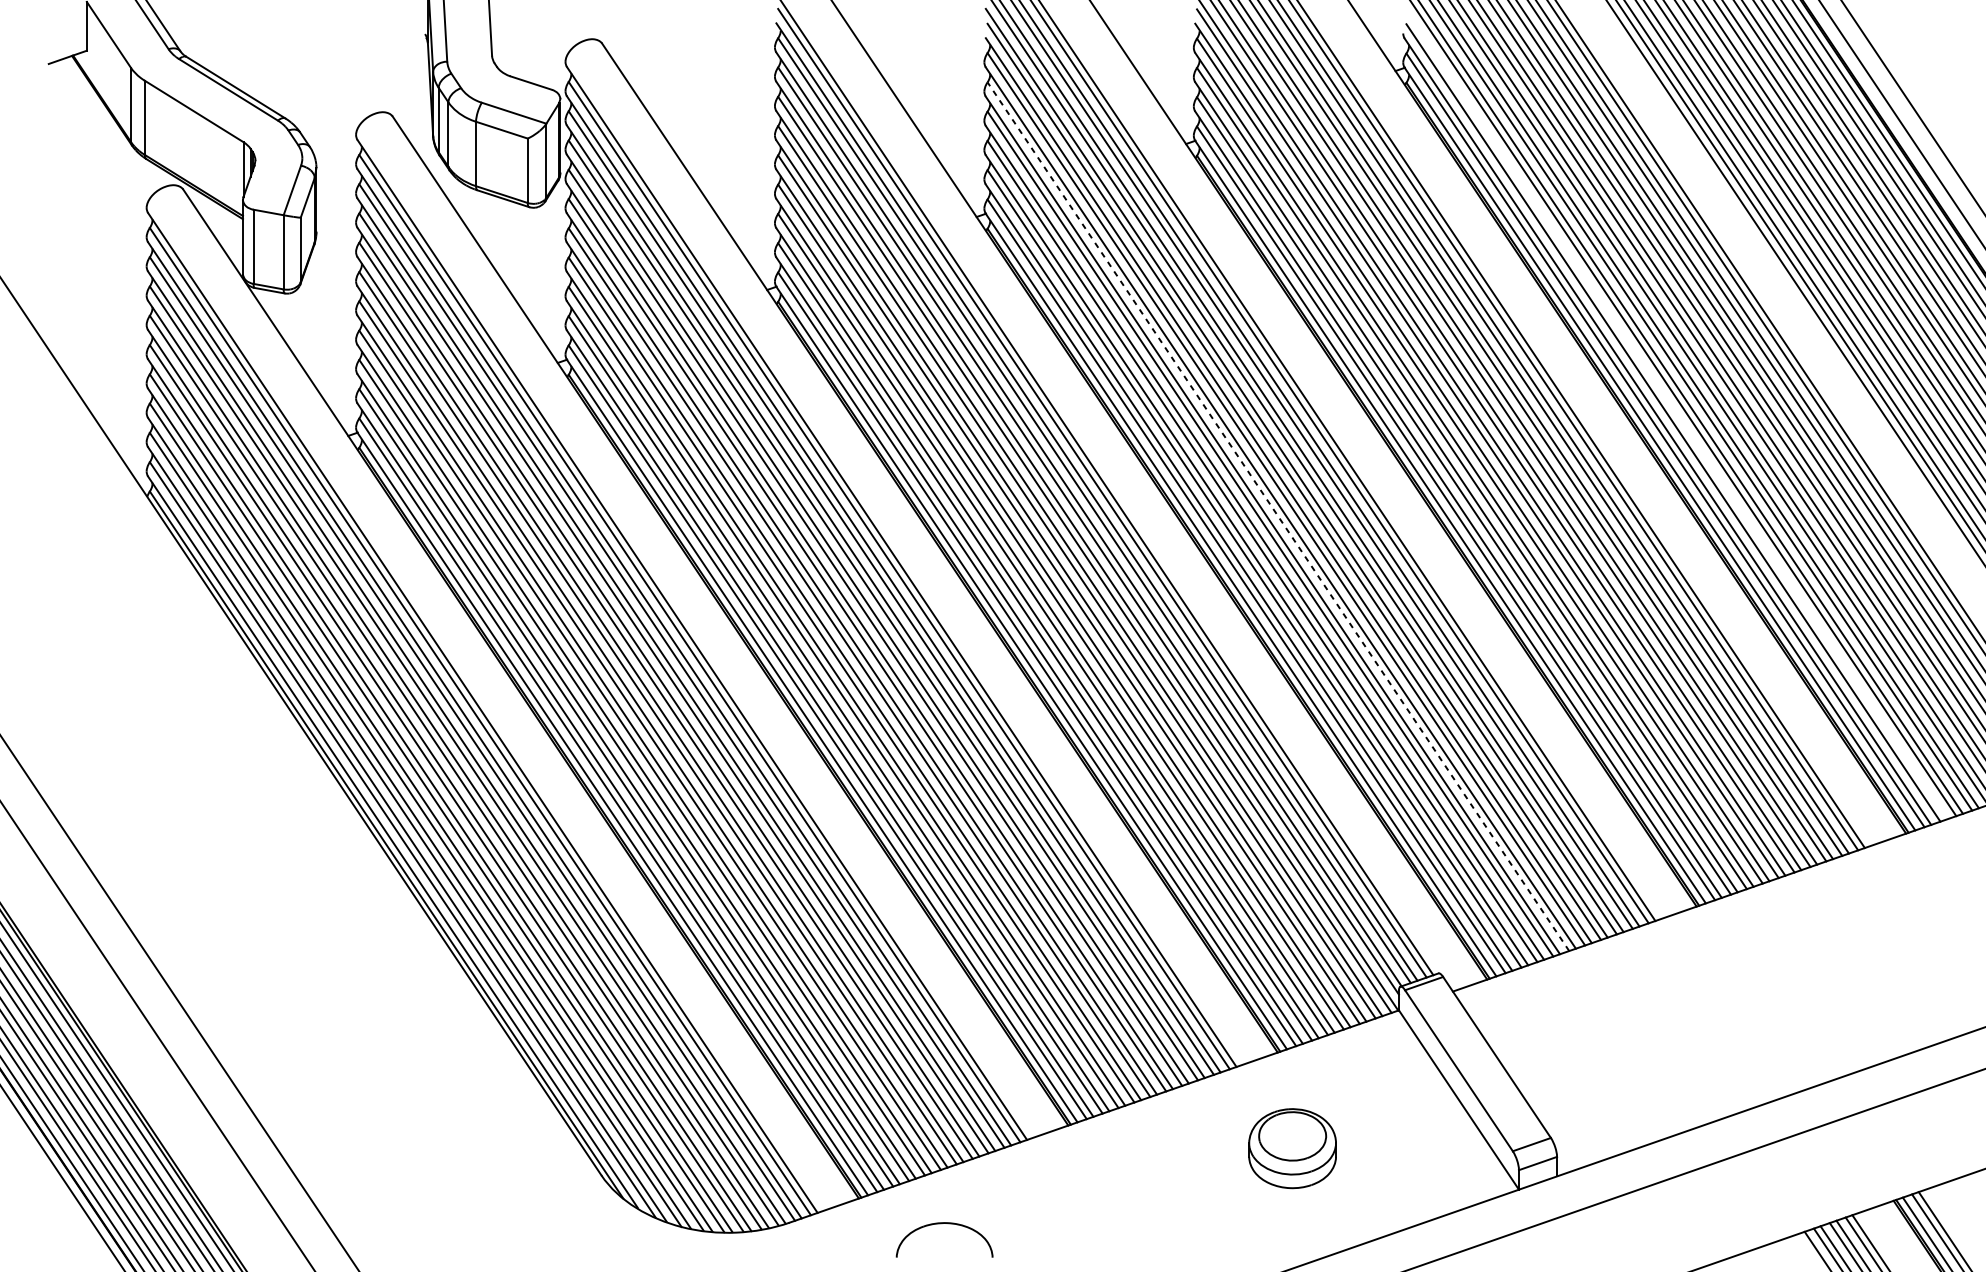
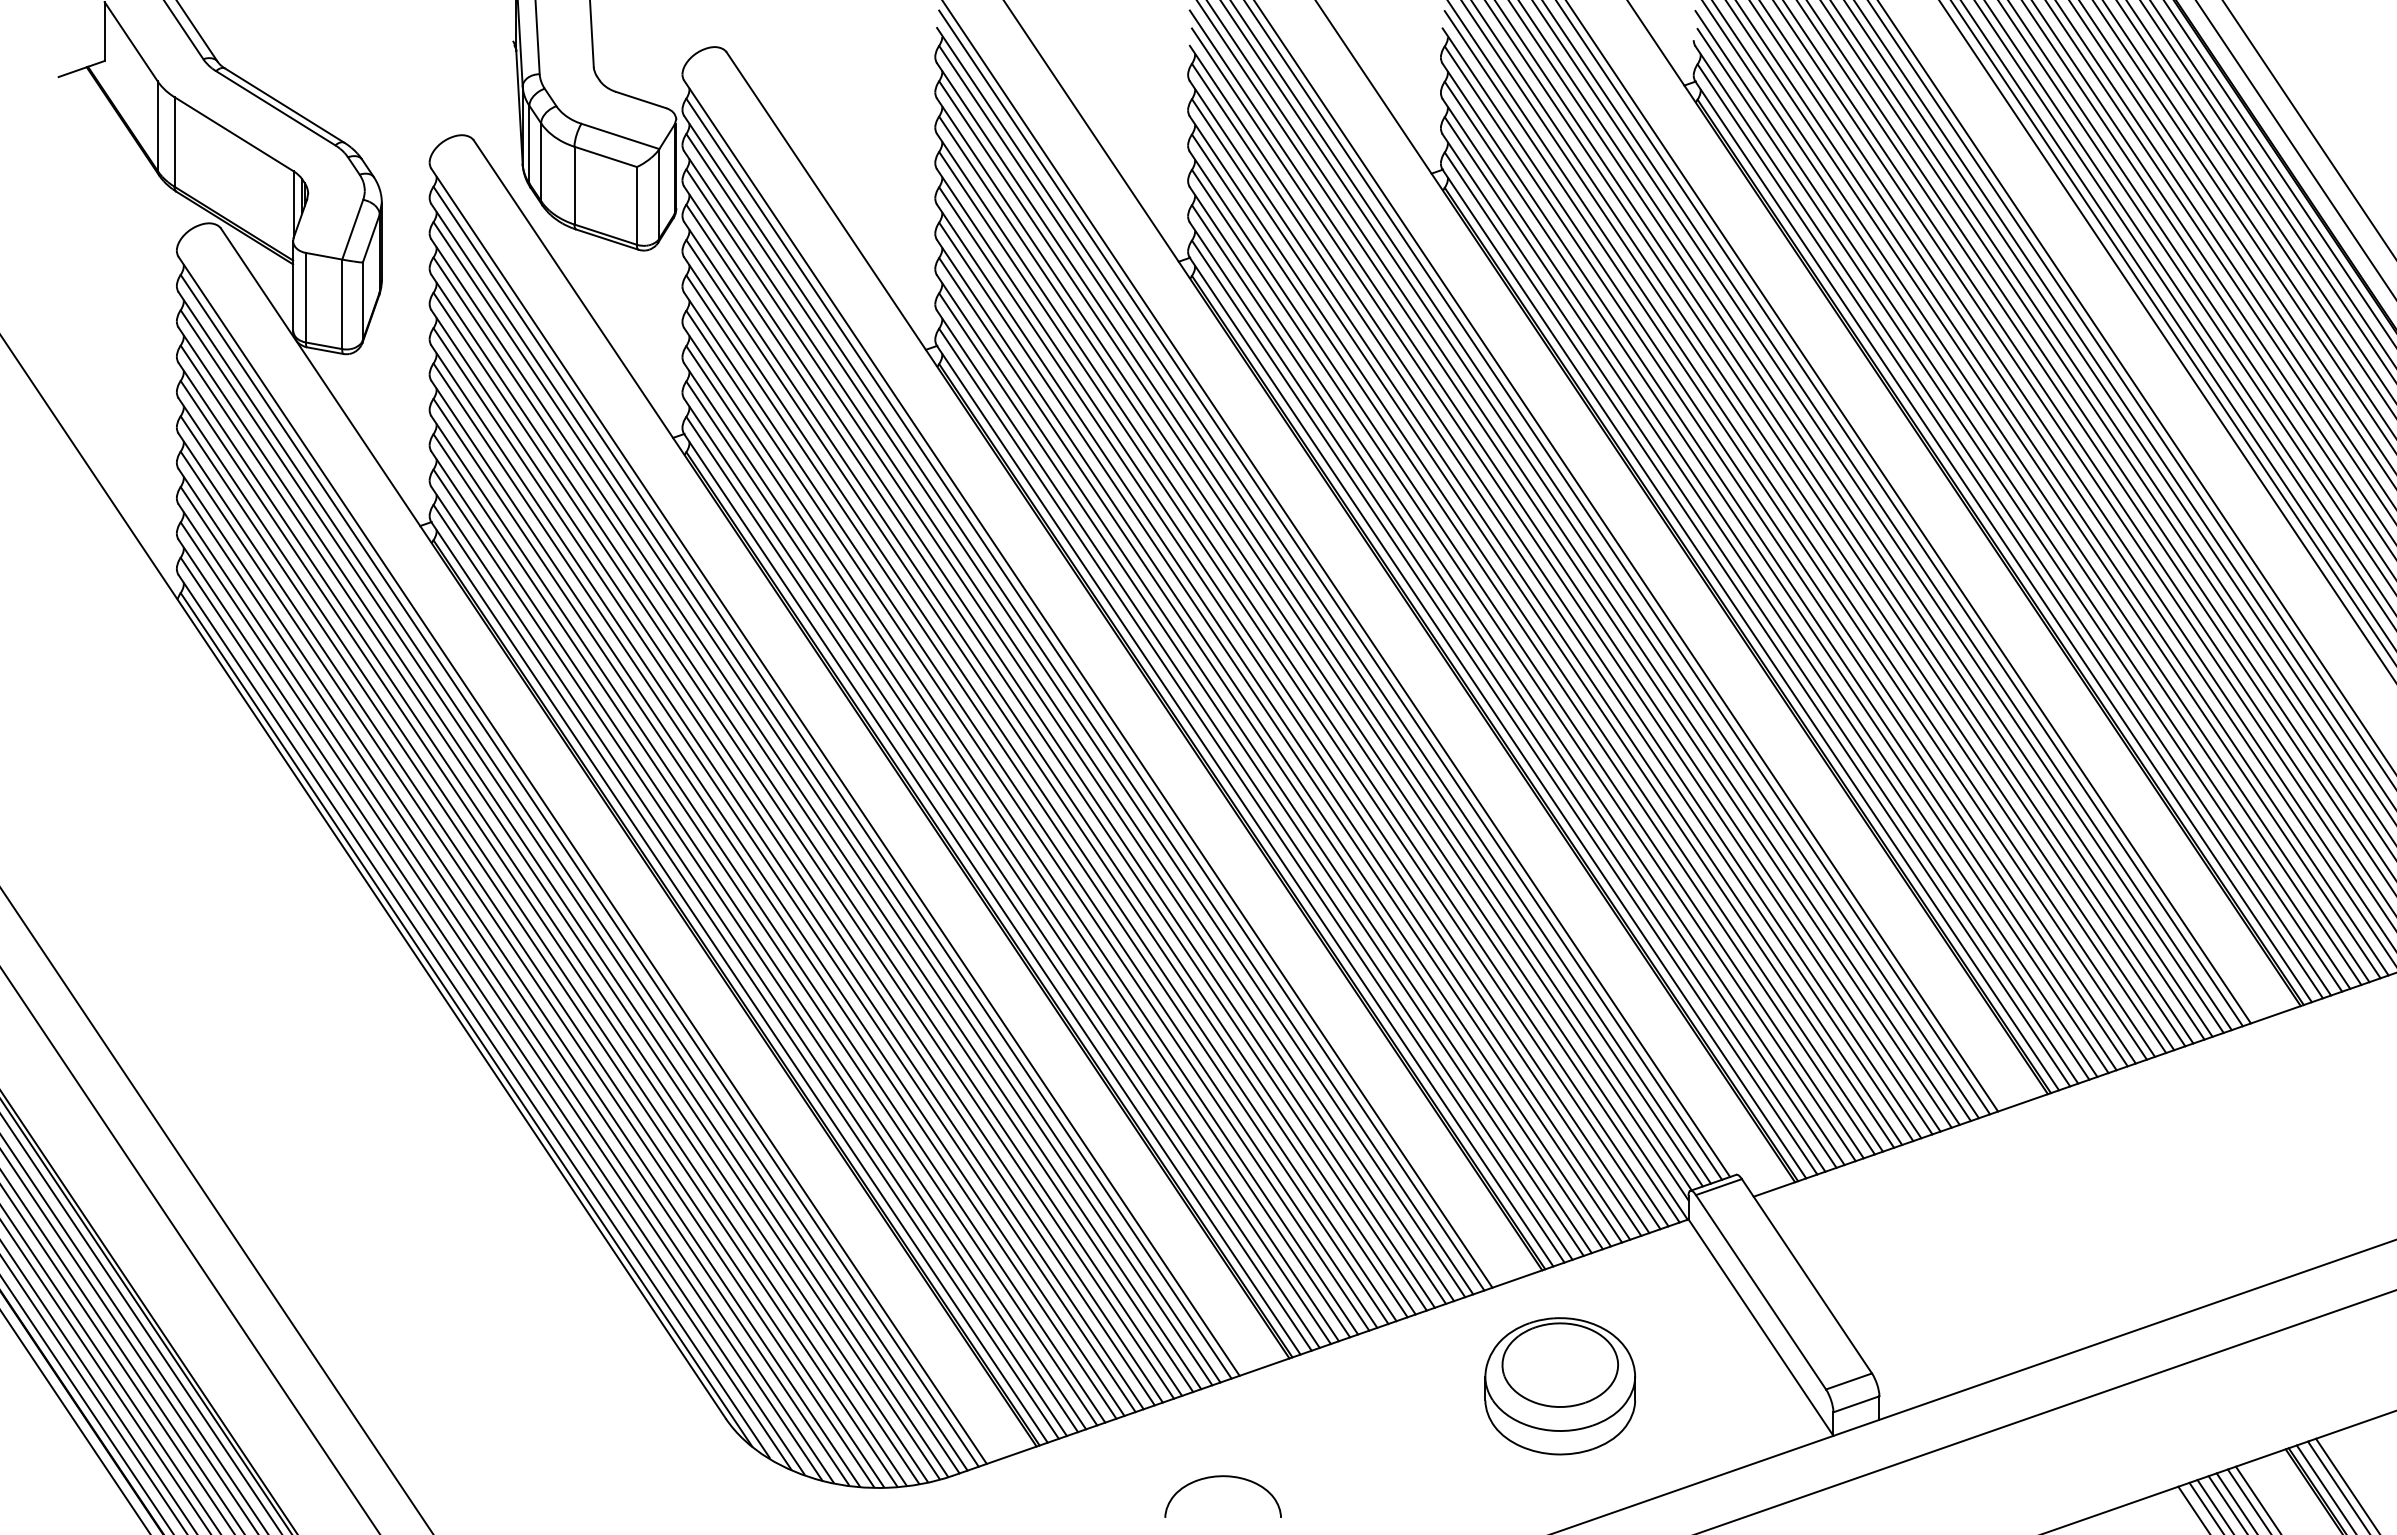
line: (1675, 413) -> (2022, 499), added
line: (1278, 516) -> (1543, 623), dashed -> solid
part: (1292, 1148) -> (1559, 1386), size x1.43
part: (944, 1224) -> (1222, 1477), moved

